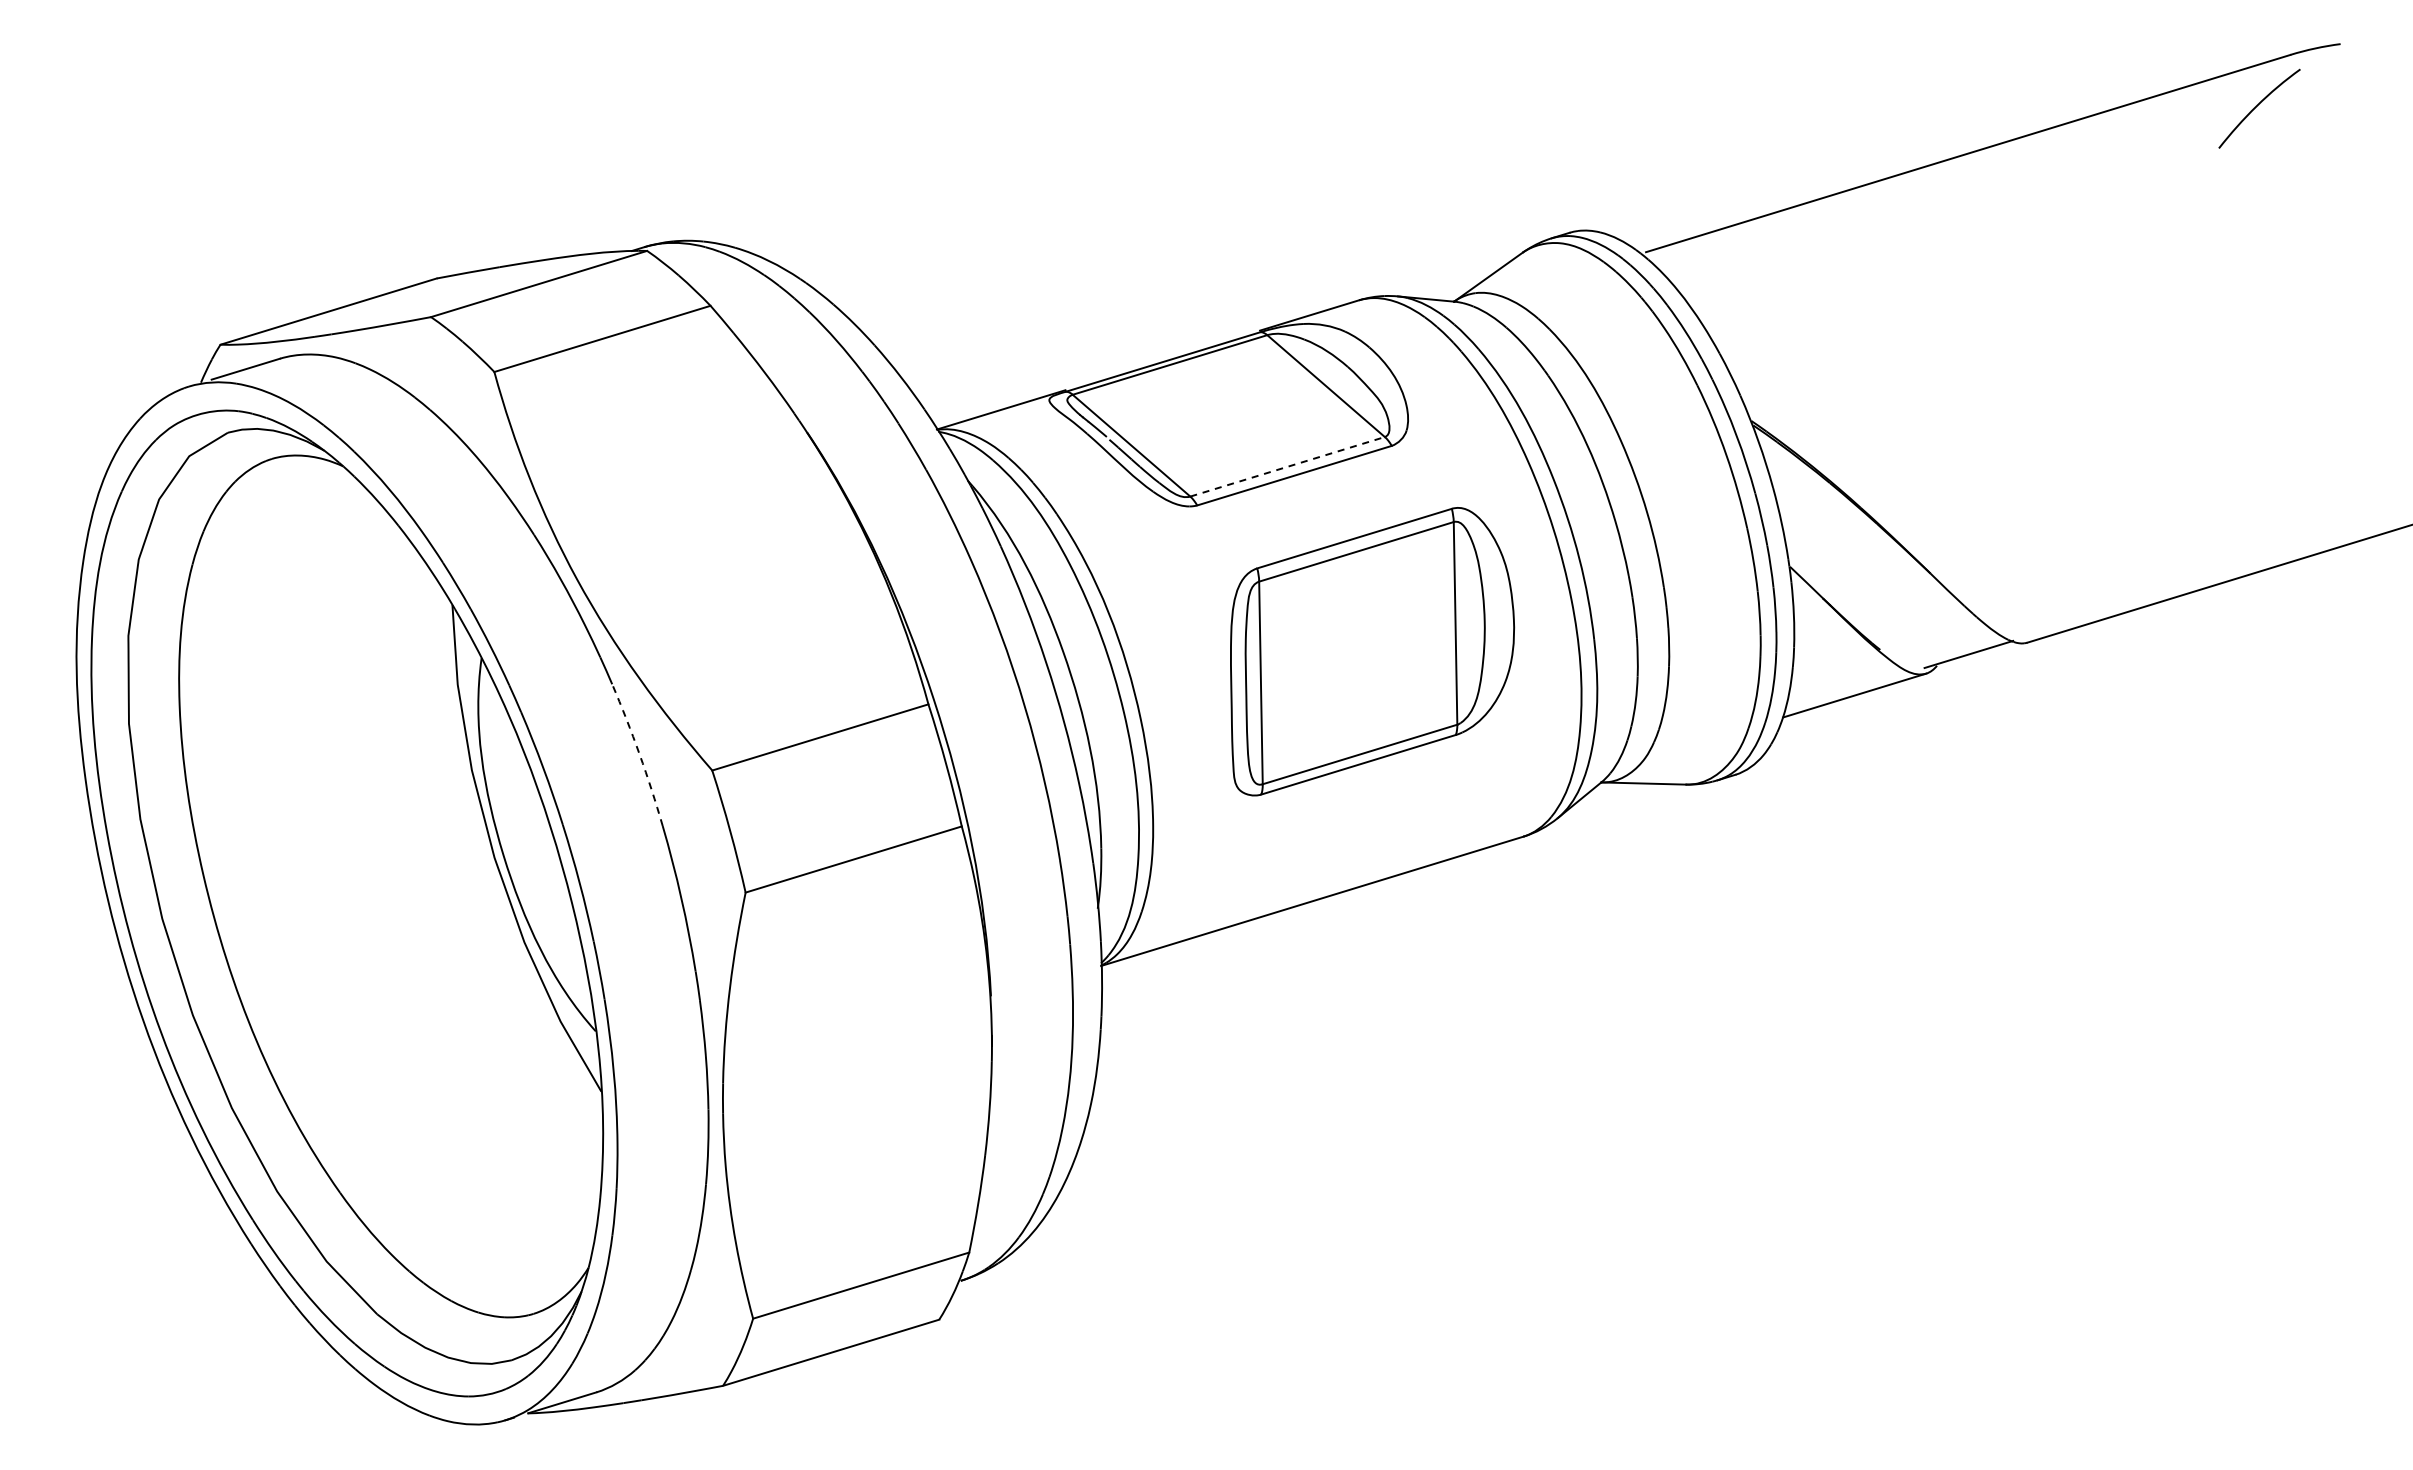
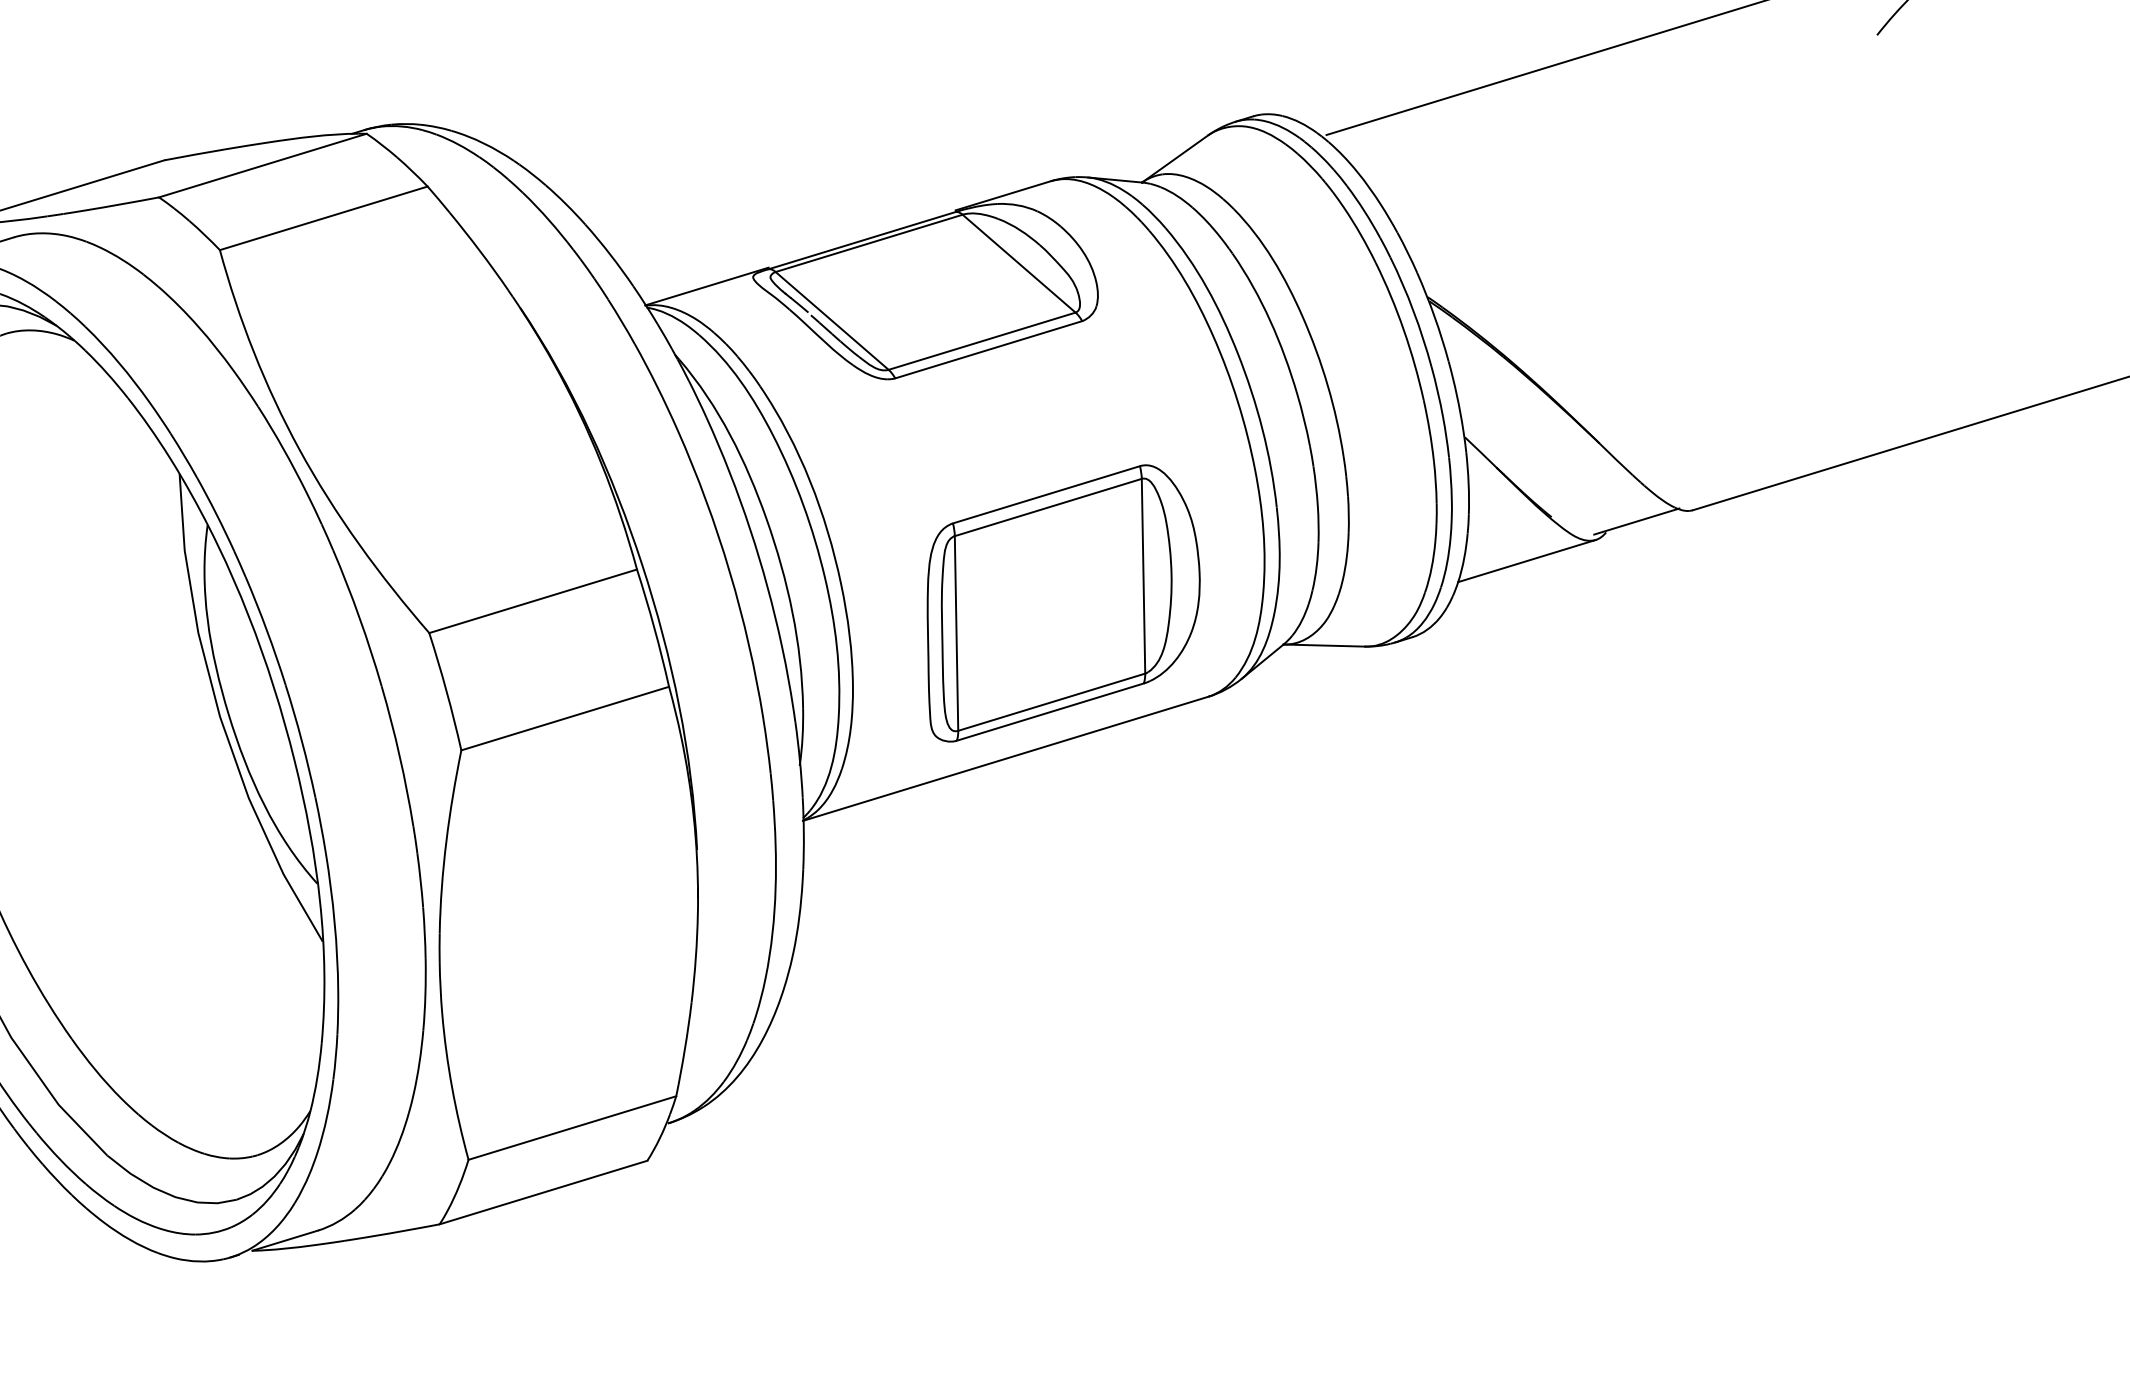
line: (1287, 466) -> (982, 340), dashed -> solid
part: (1372, 651) -> (1063, 603), moved
arc: (639, 754) -> (359, 617), dashed -> solid

